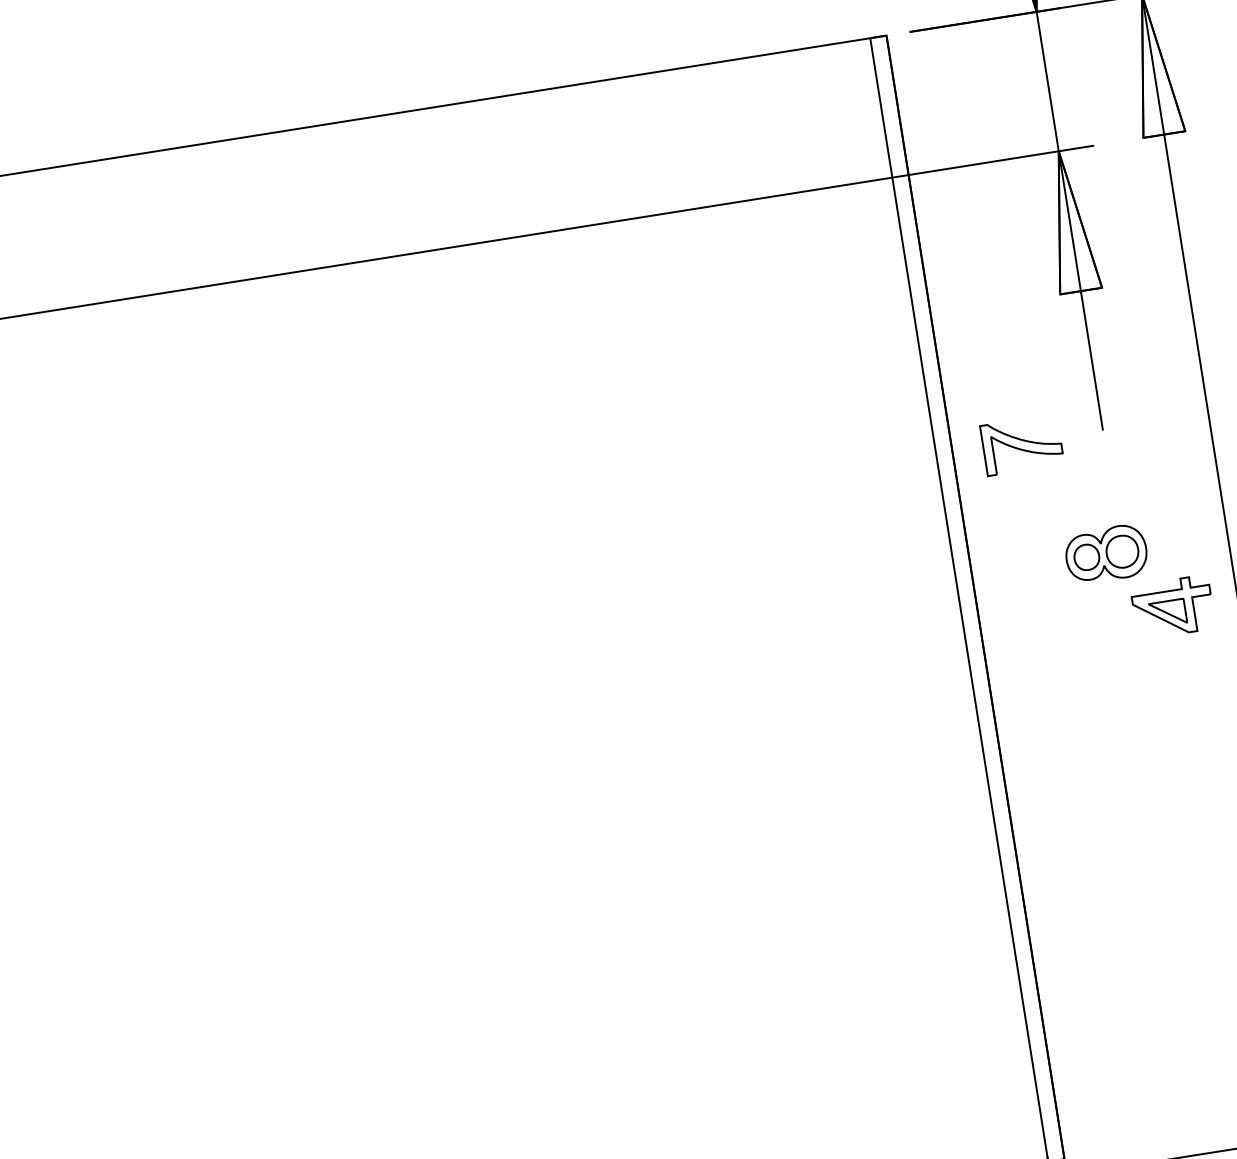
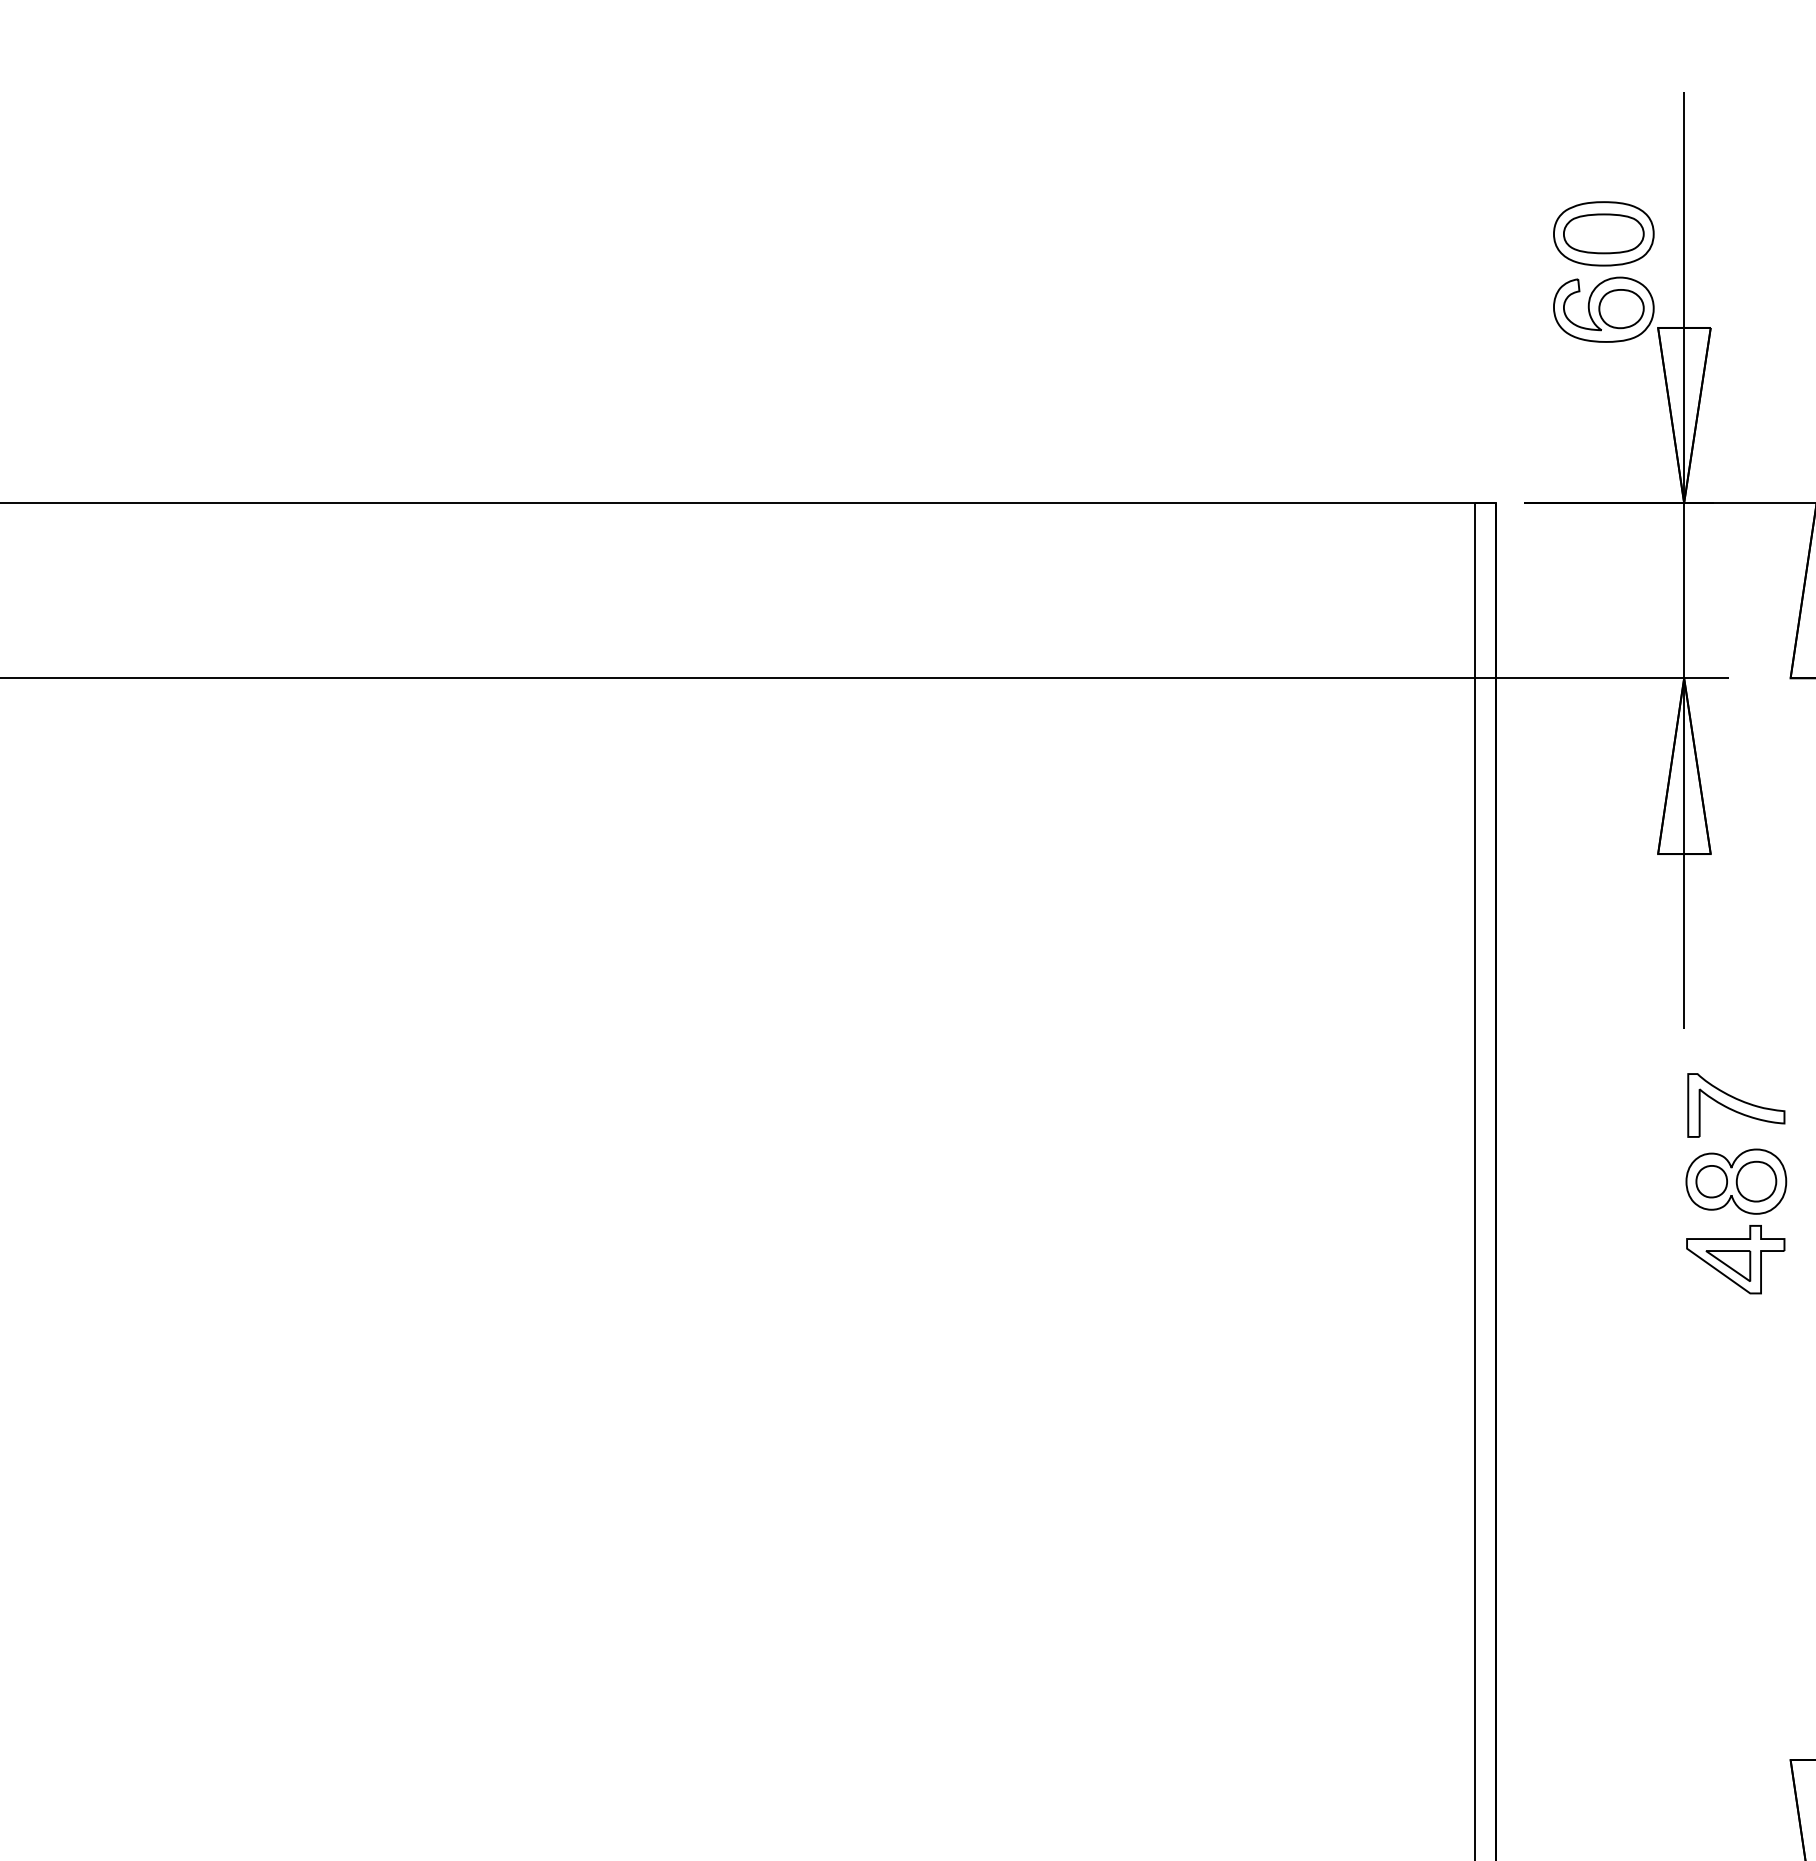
part: (1022, 445) -> (1736, 1105), moved
part: (1106, 554) -> (1736, 1181), moved

